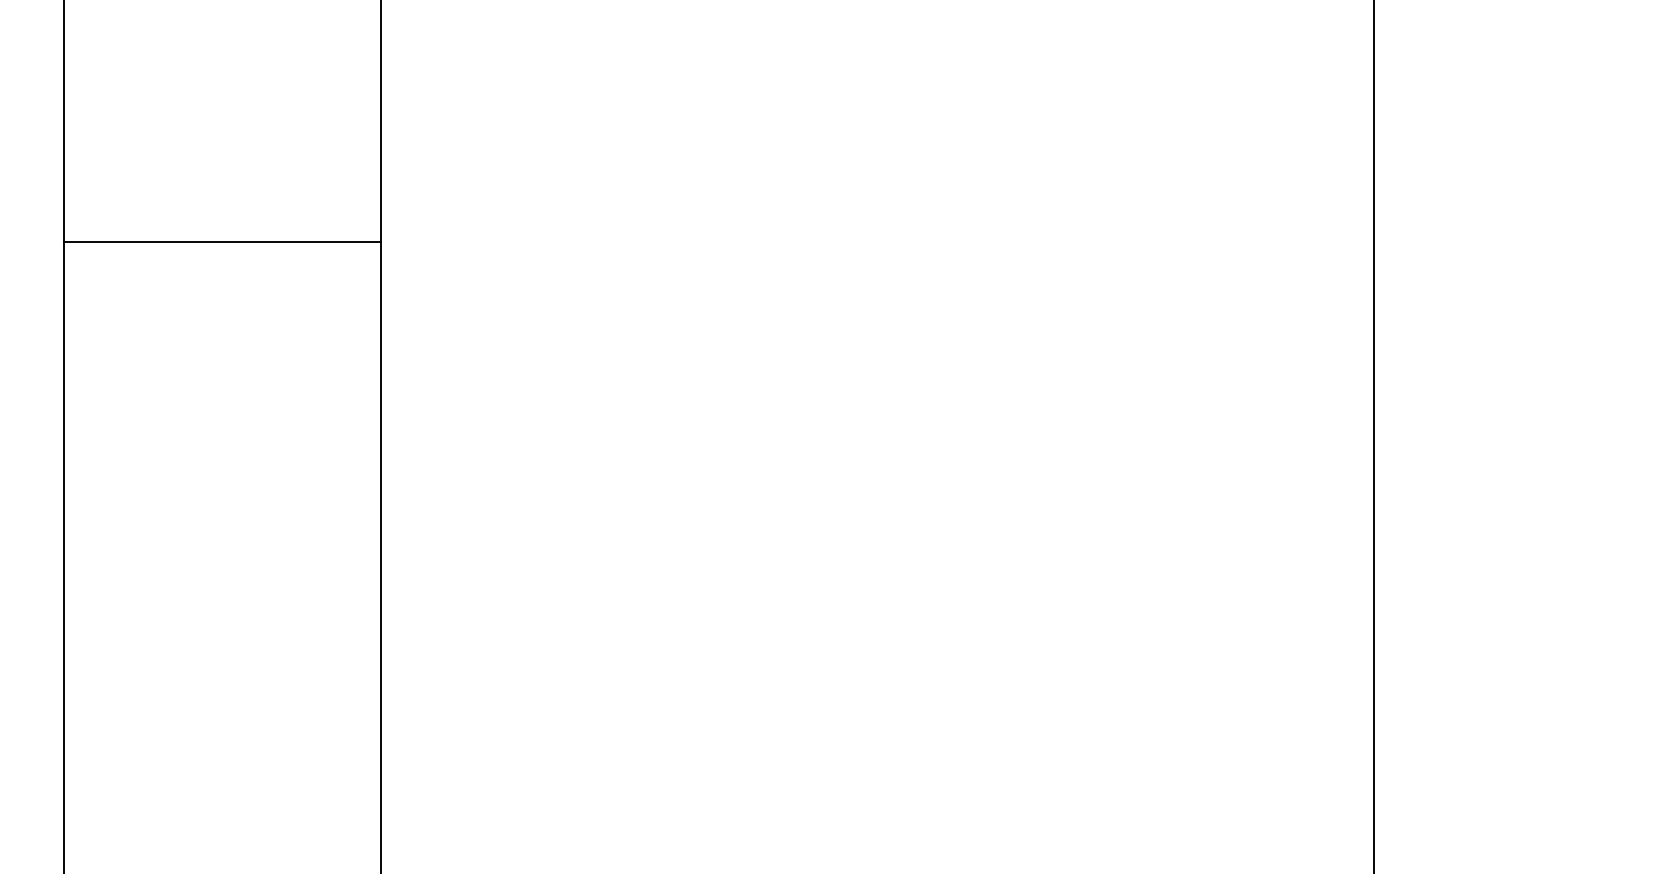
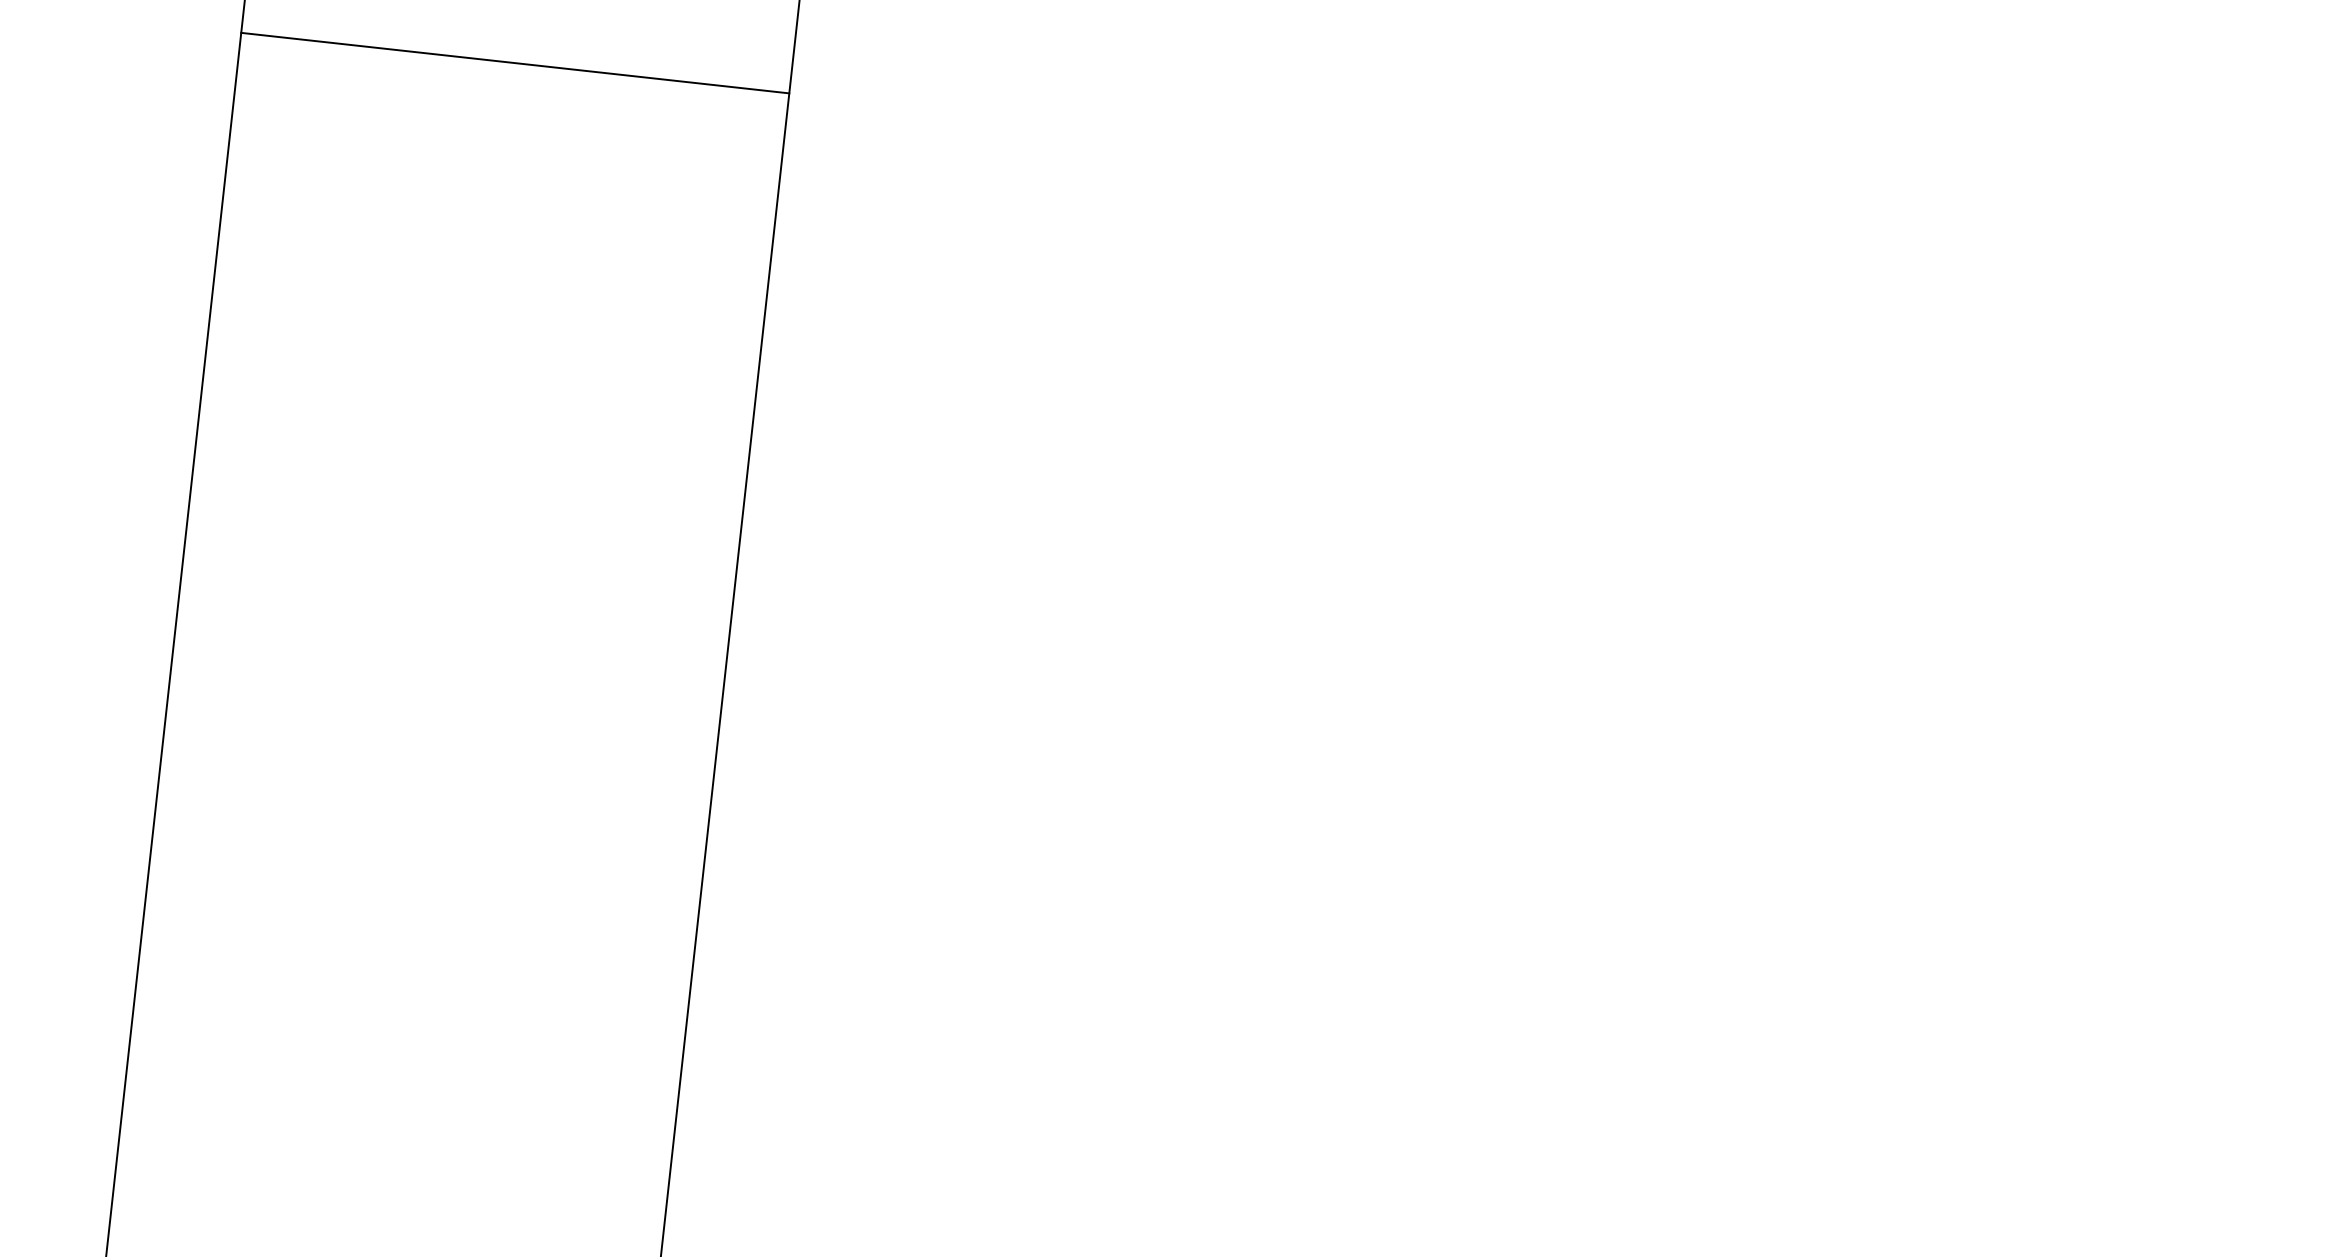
line: (222, 241) -> (514, 62), moved

